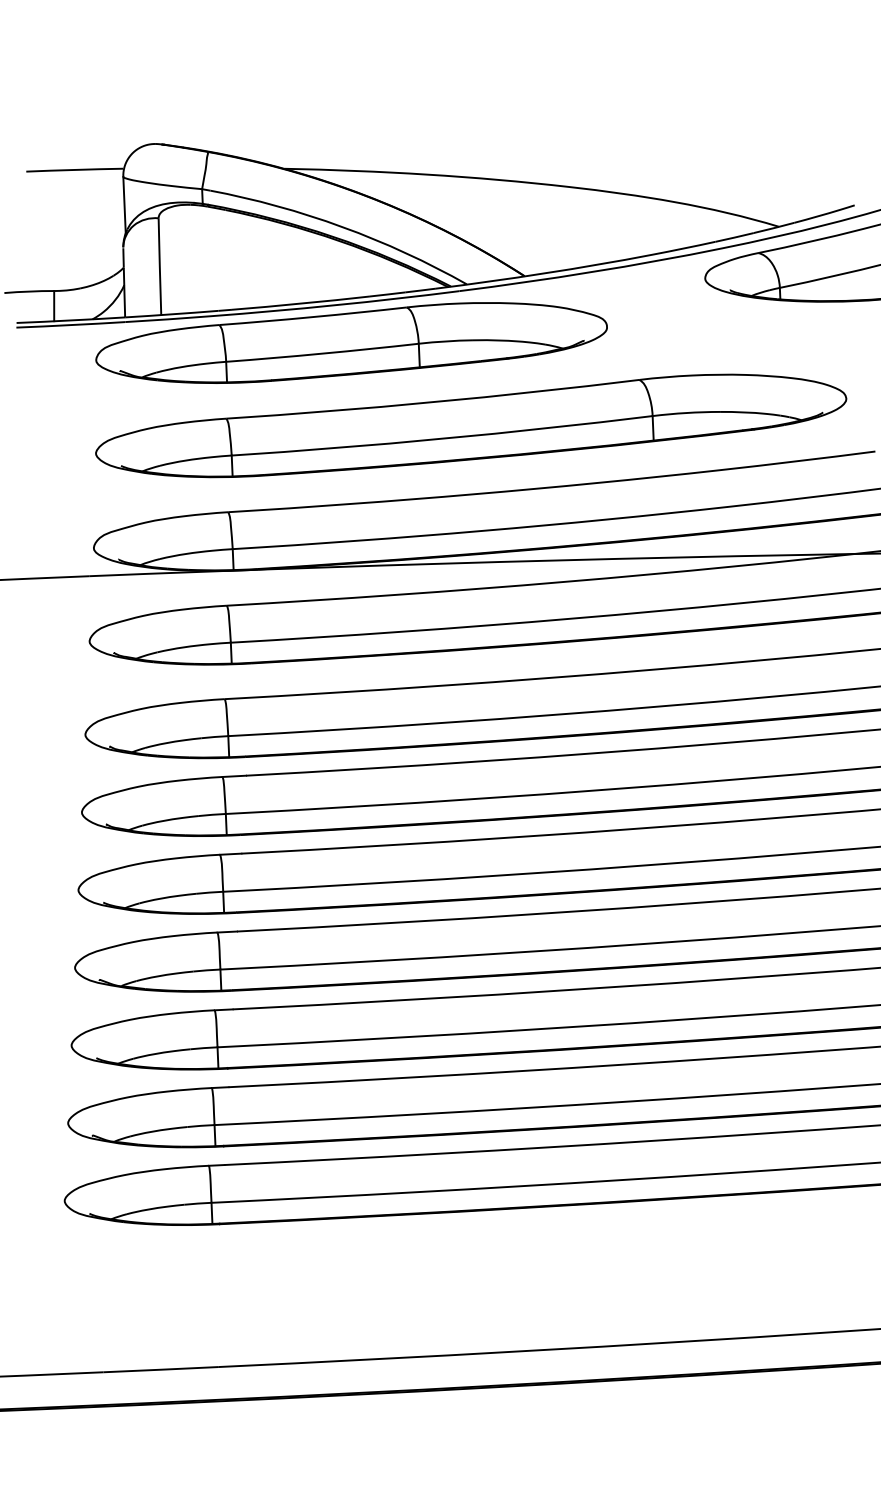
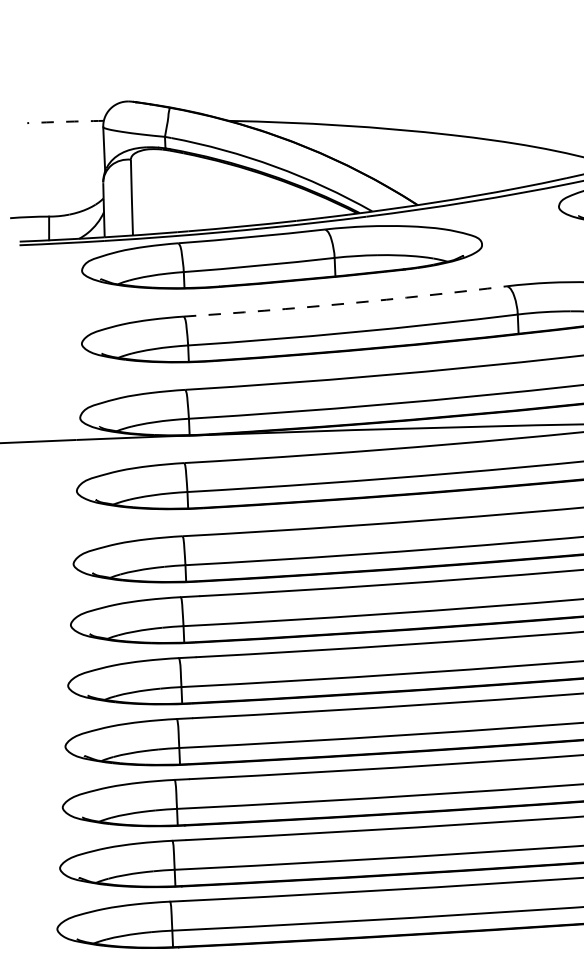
arc: (74, 169) -> (65, 121), solid -> dashed
arc: (433, 402) -> (346, 303), solid -> dashed

